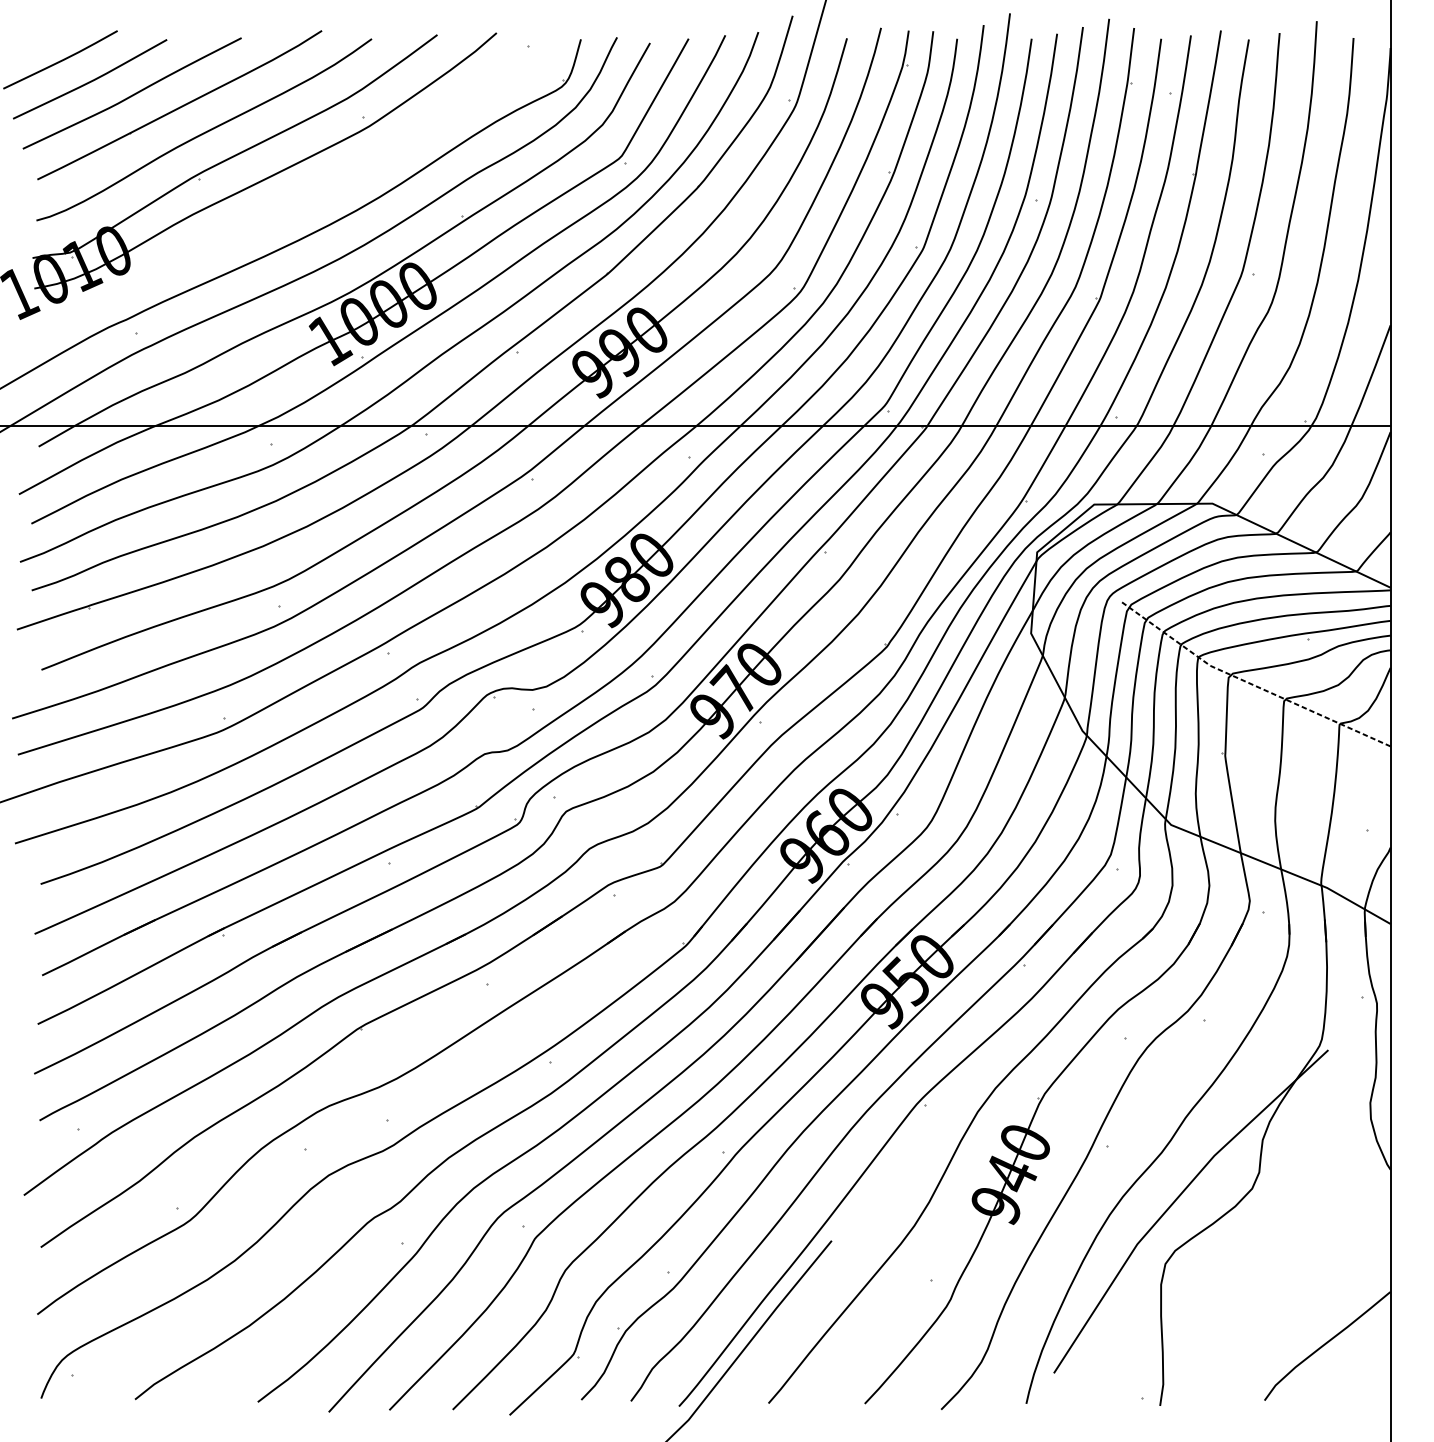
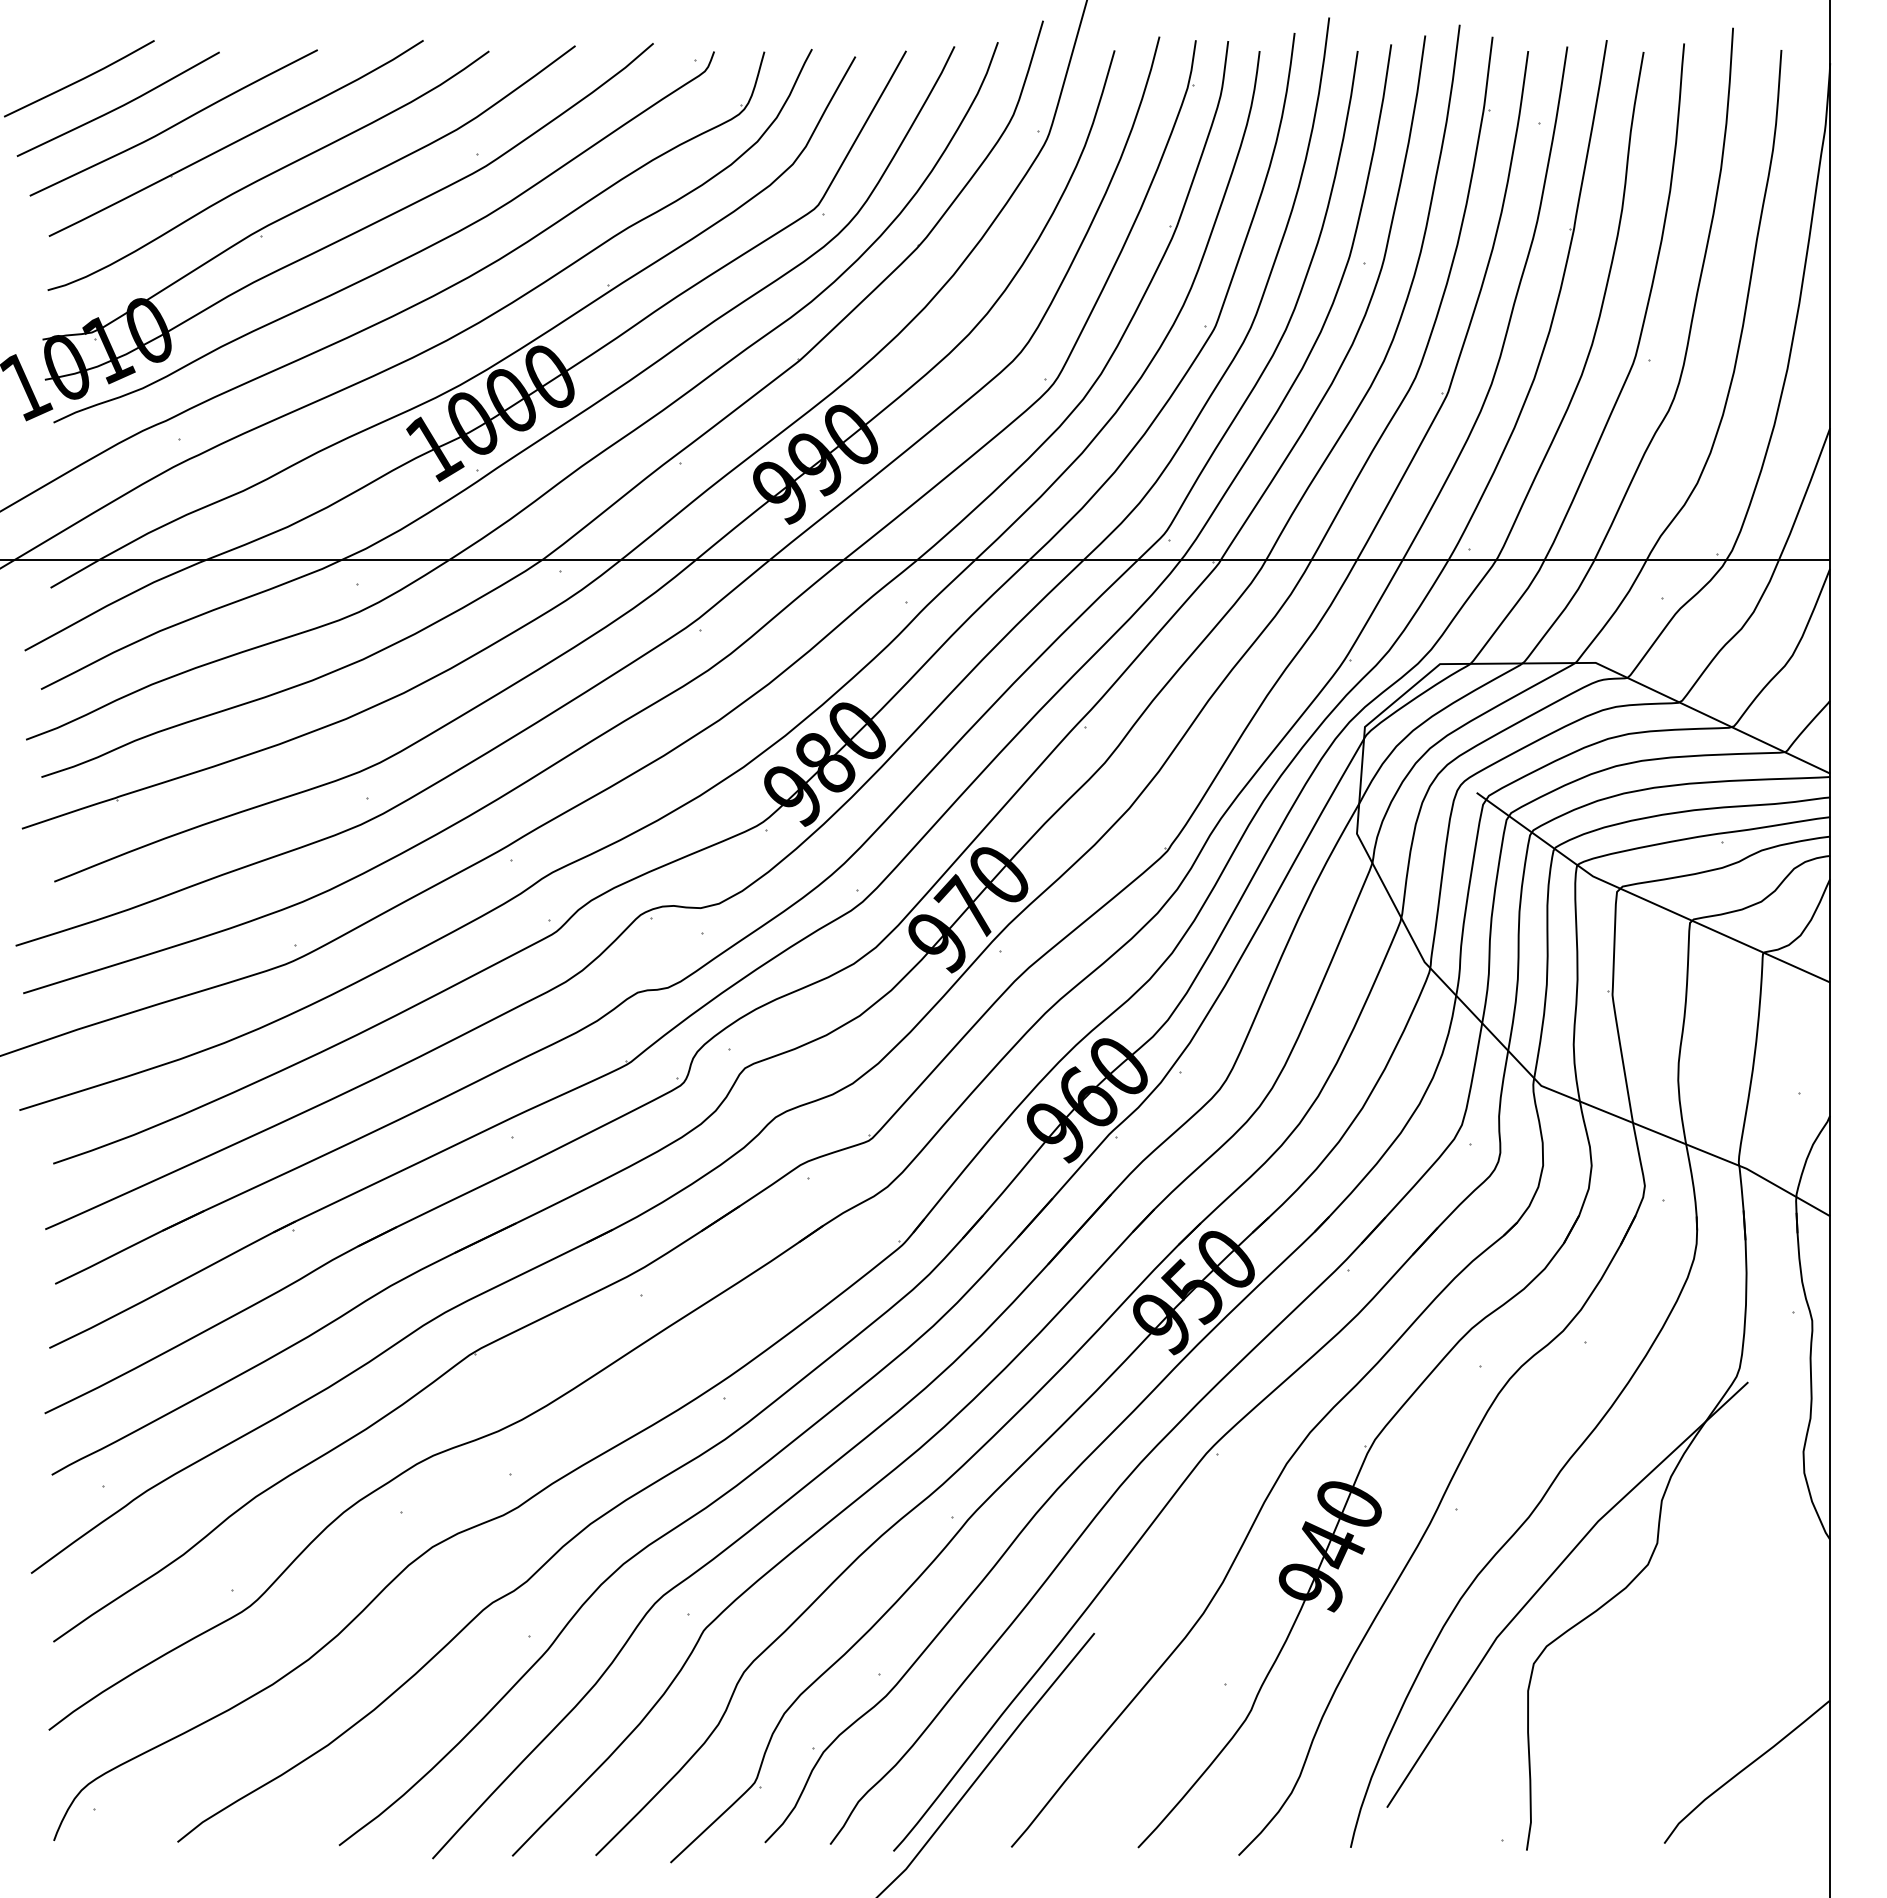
curve: (300, 199) -> (395, 262), added
line: (1250, 684) -> (1645, 900), dashed -> solid

